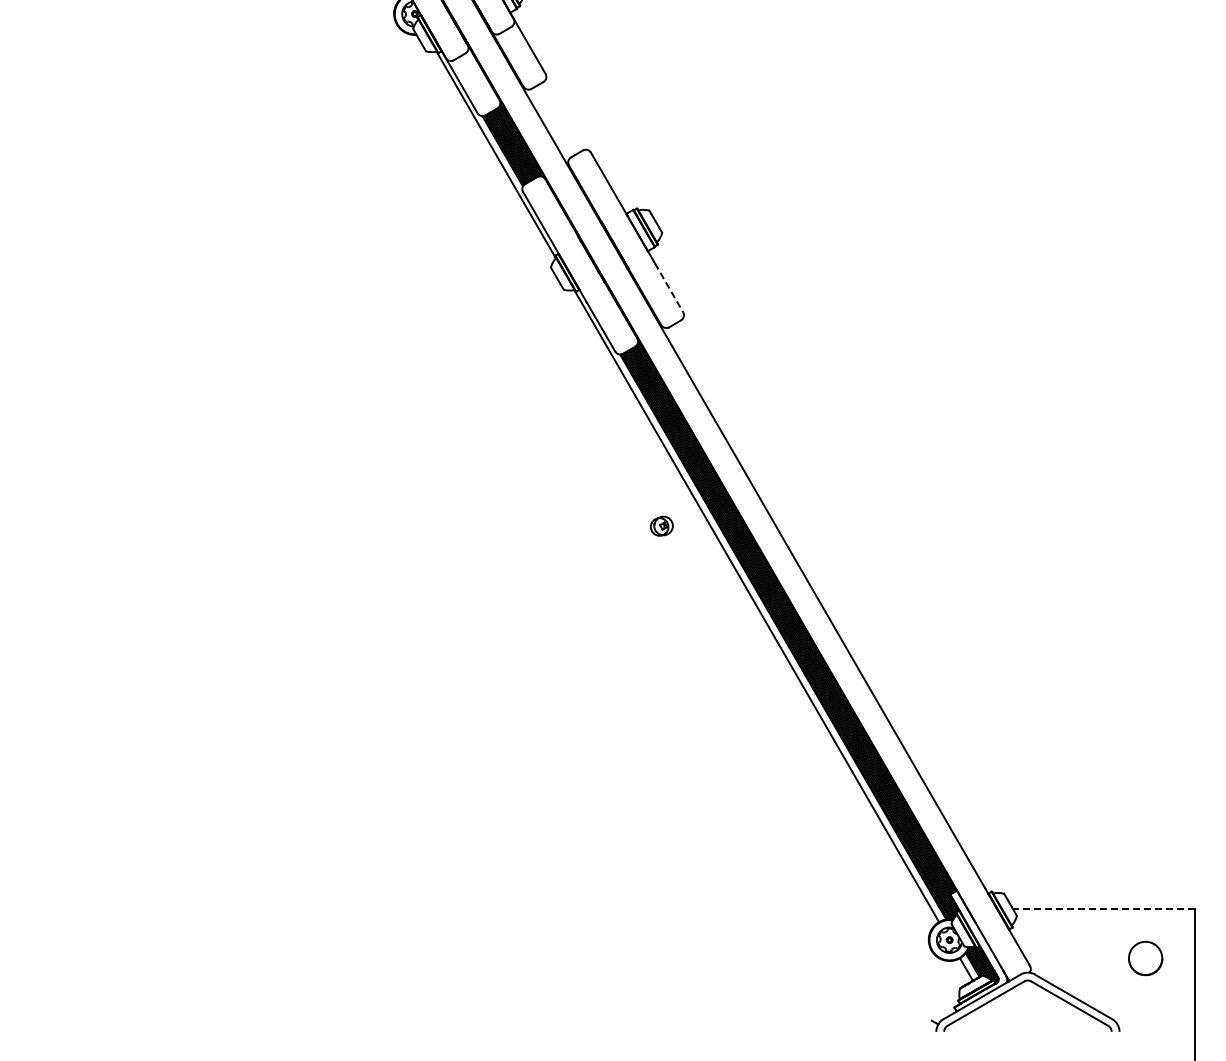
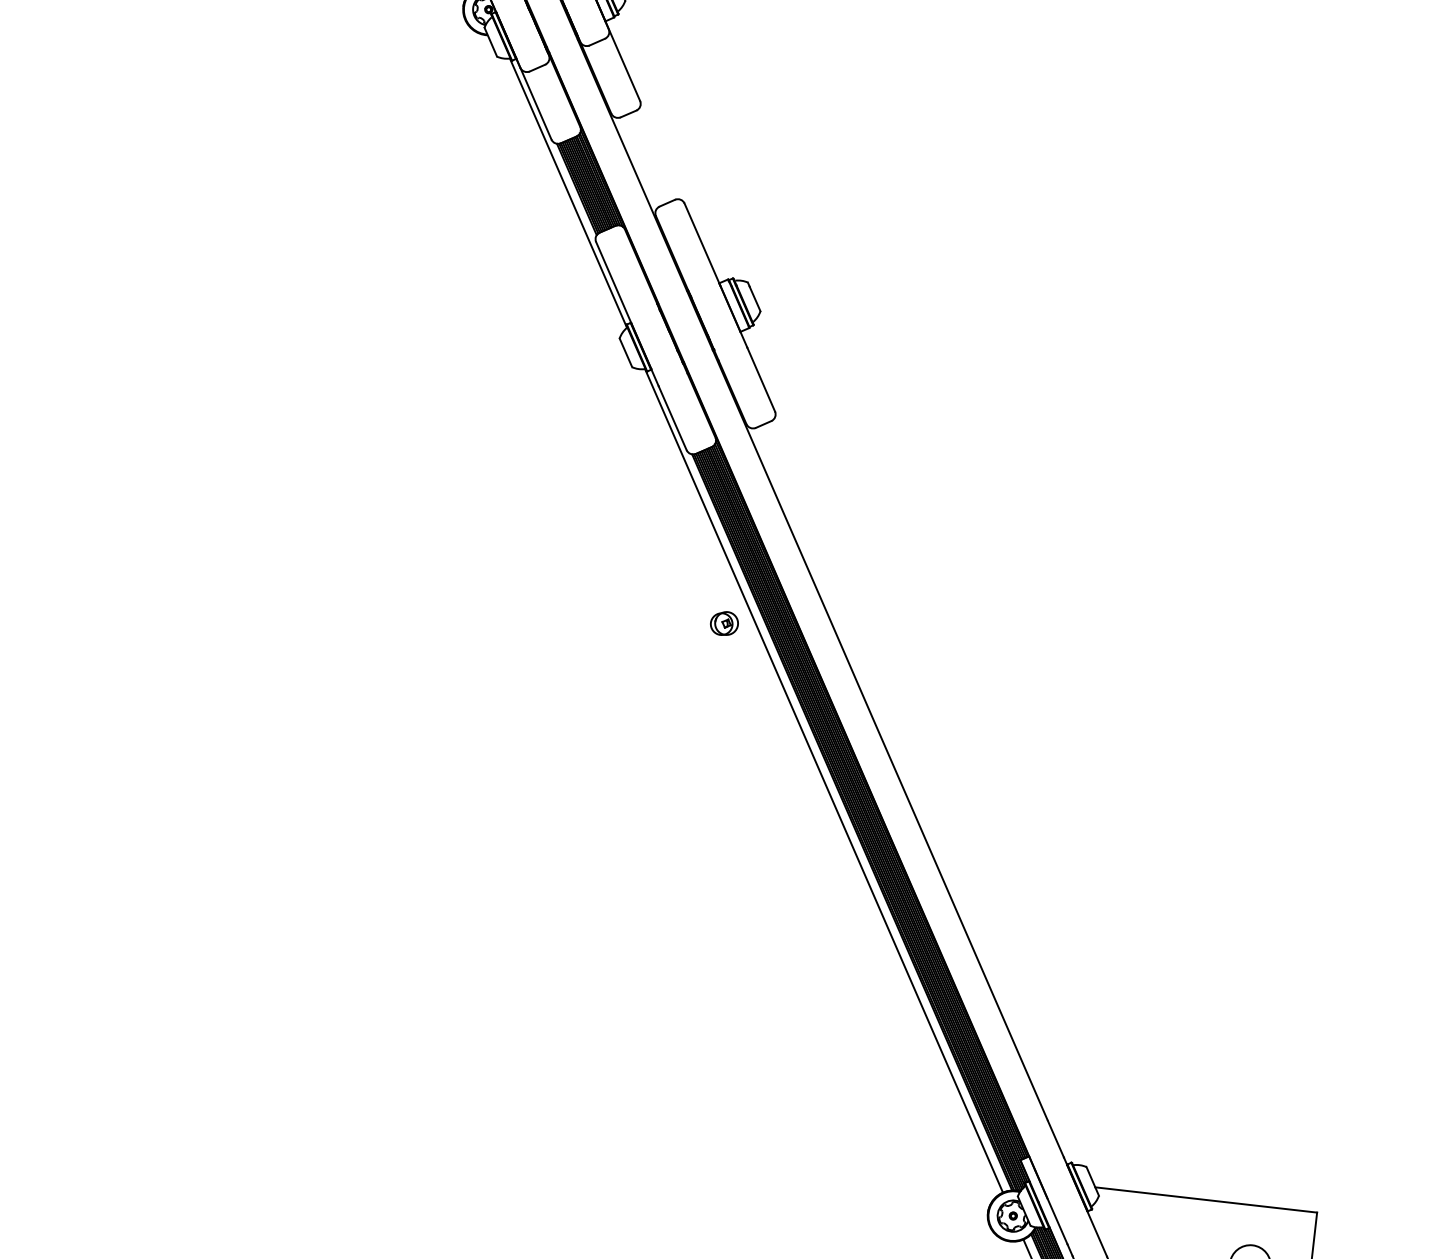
line: (669, 288) -> (761, 380), dashed -> solid
part: (661, 525) -> (724, 622), moved
line: (1103, 909) -> (1205, 1199), dashed -> solid

